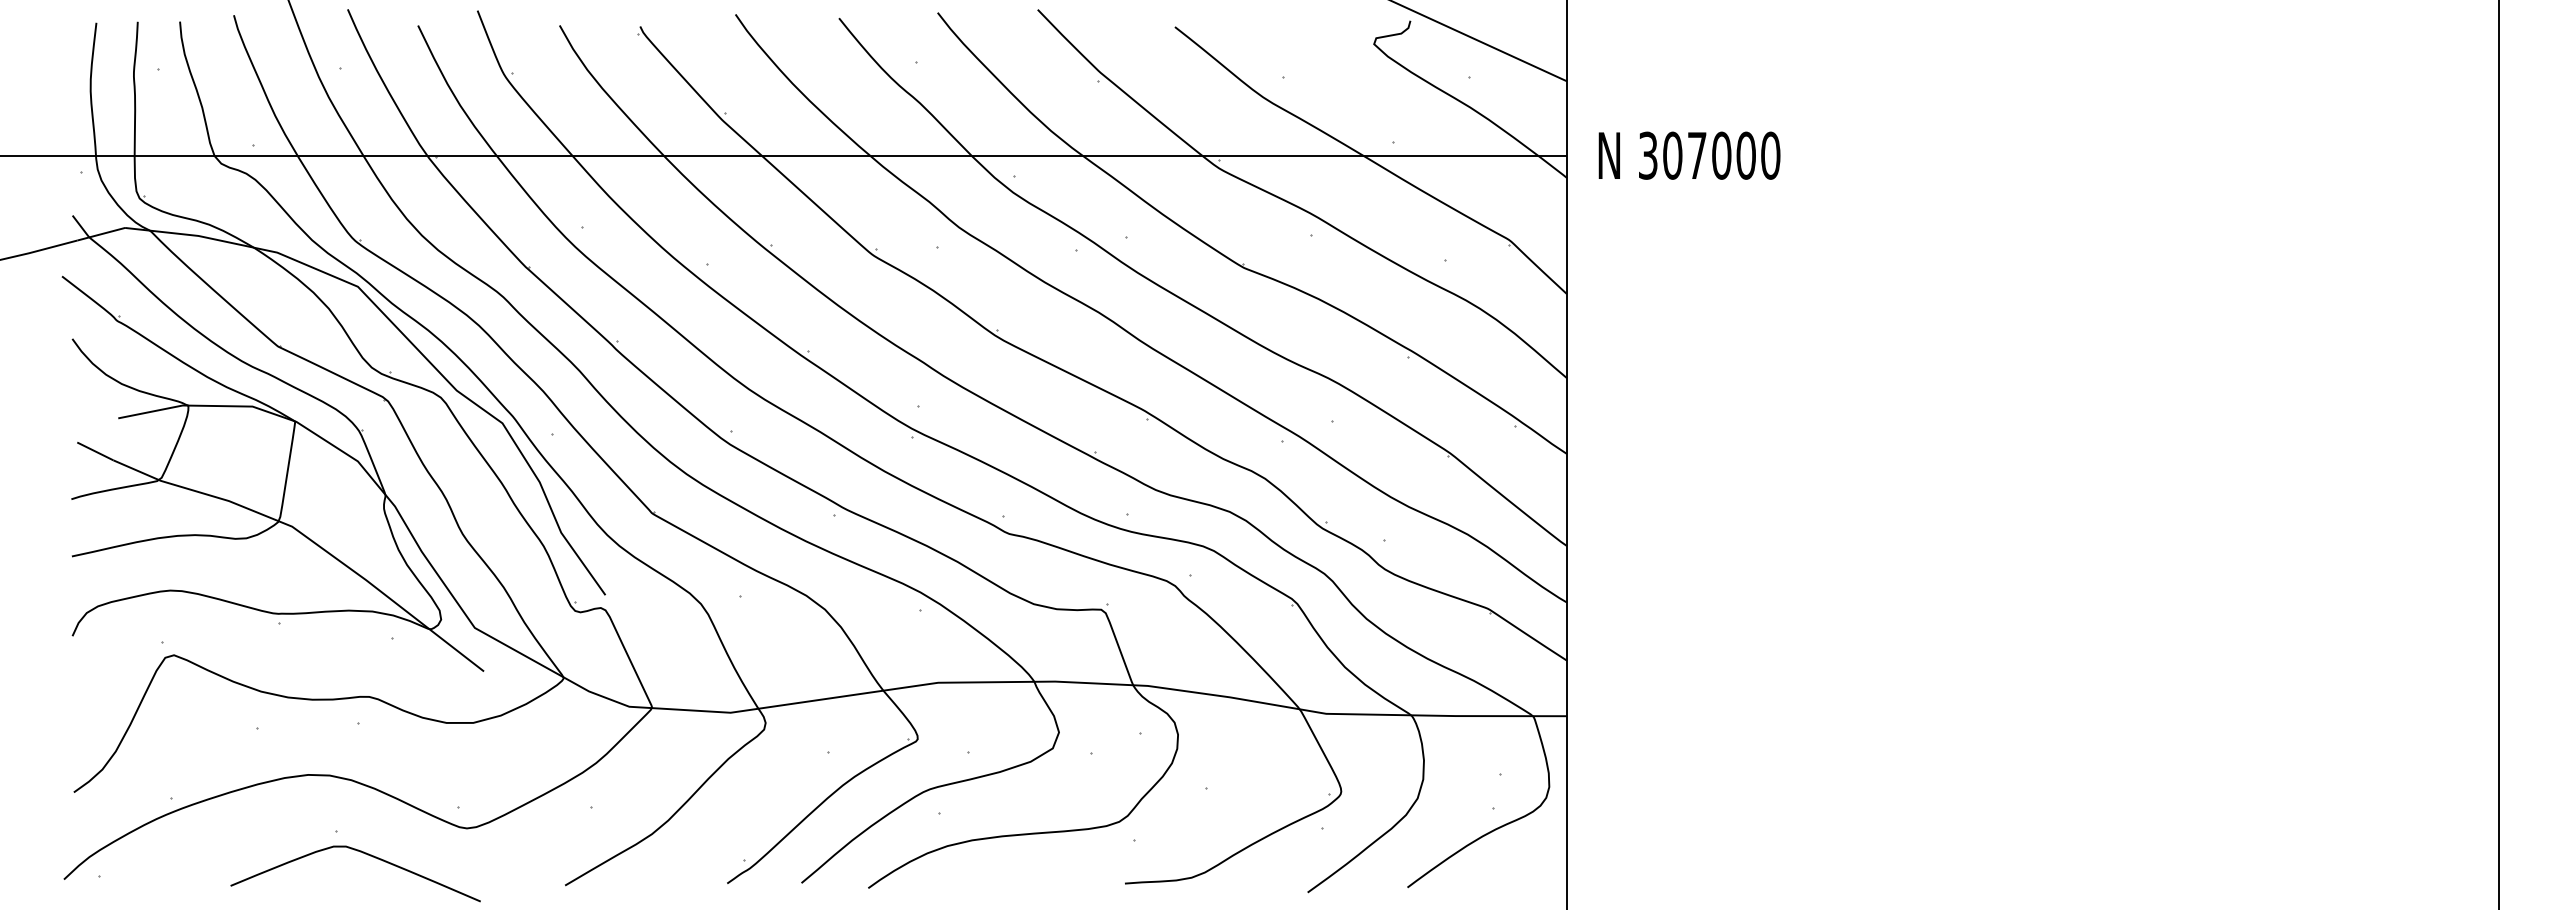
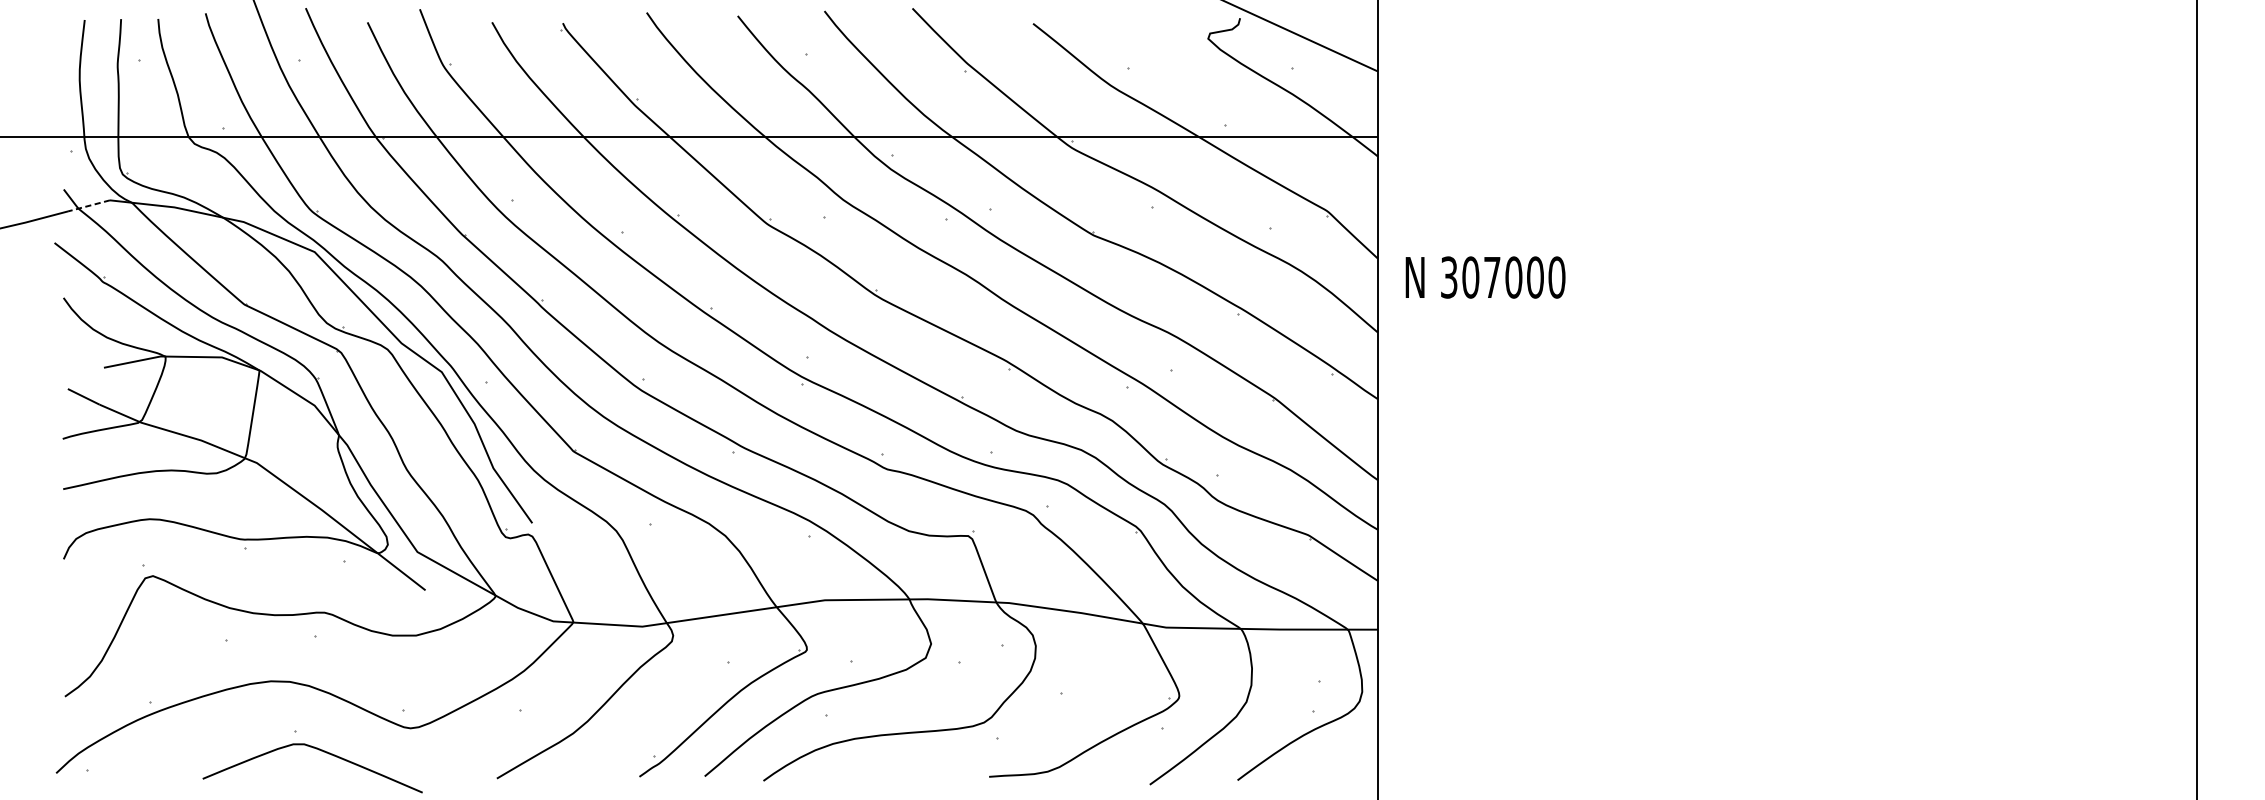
text: (1689, 155) -> (1485, 277), moved
line: (101, 234) -> (89, 206), solid -> dashed

